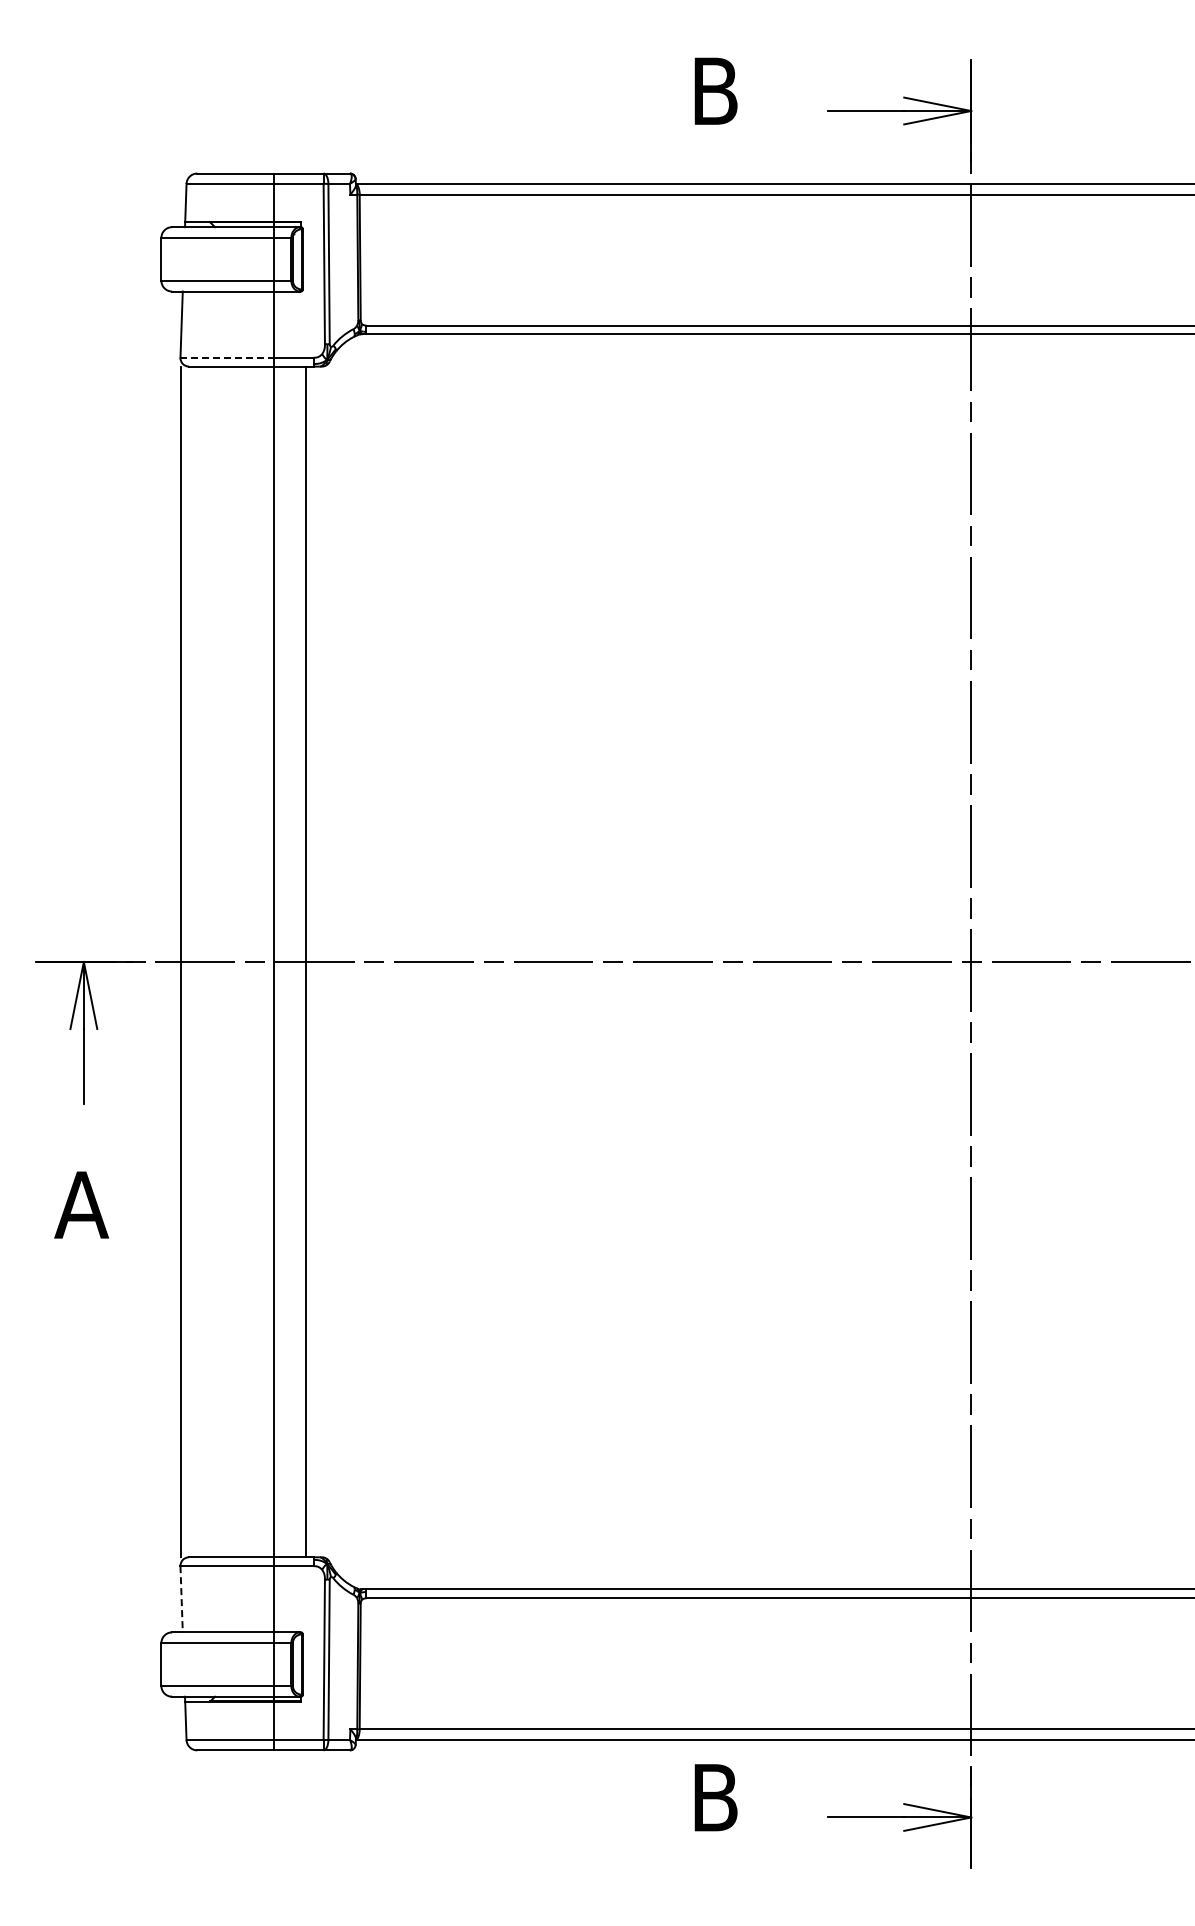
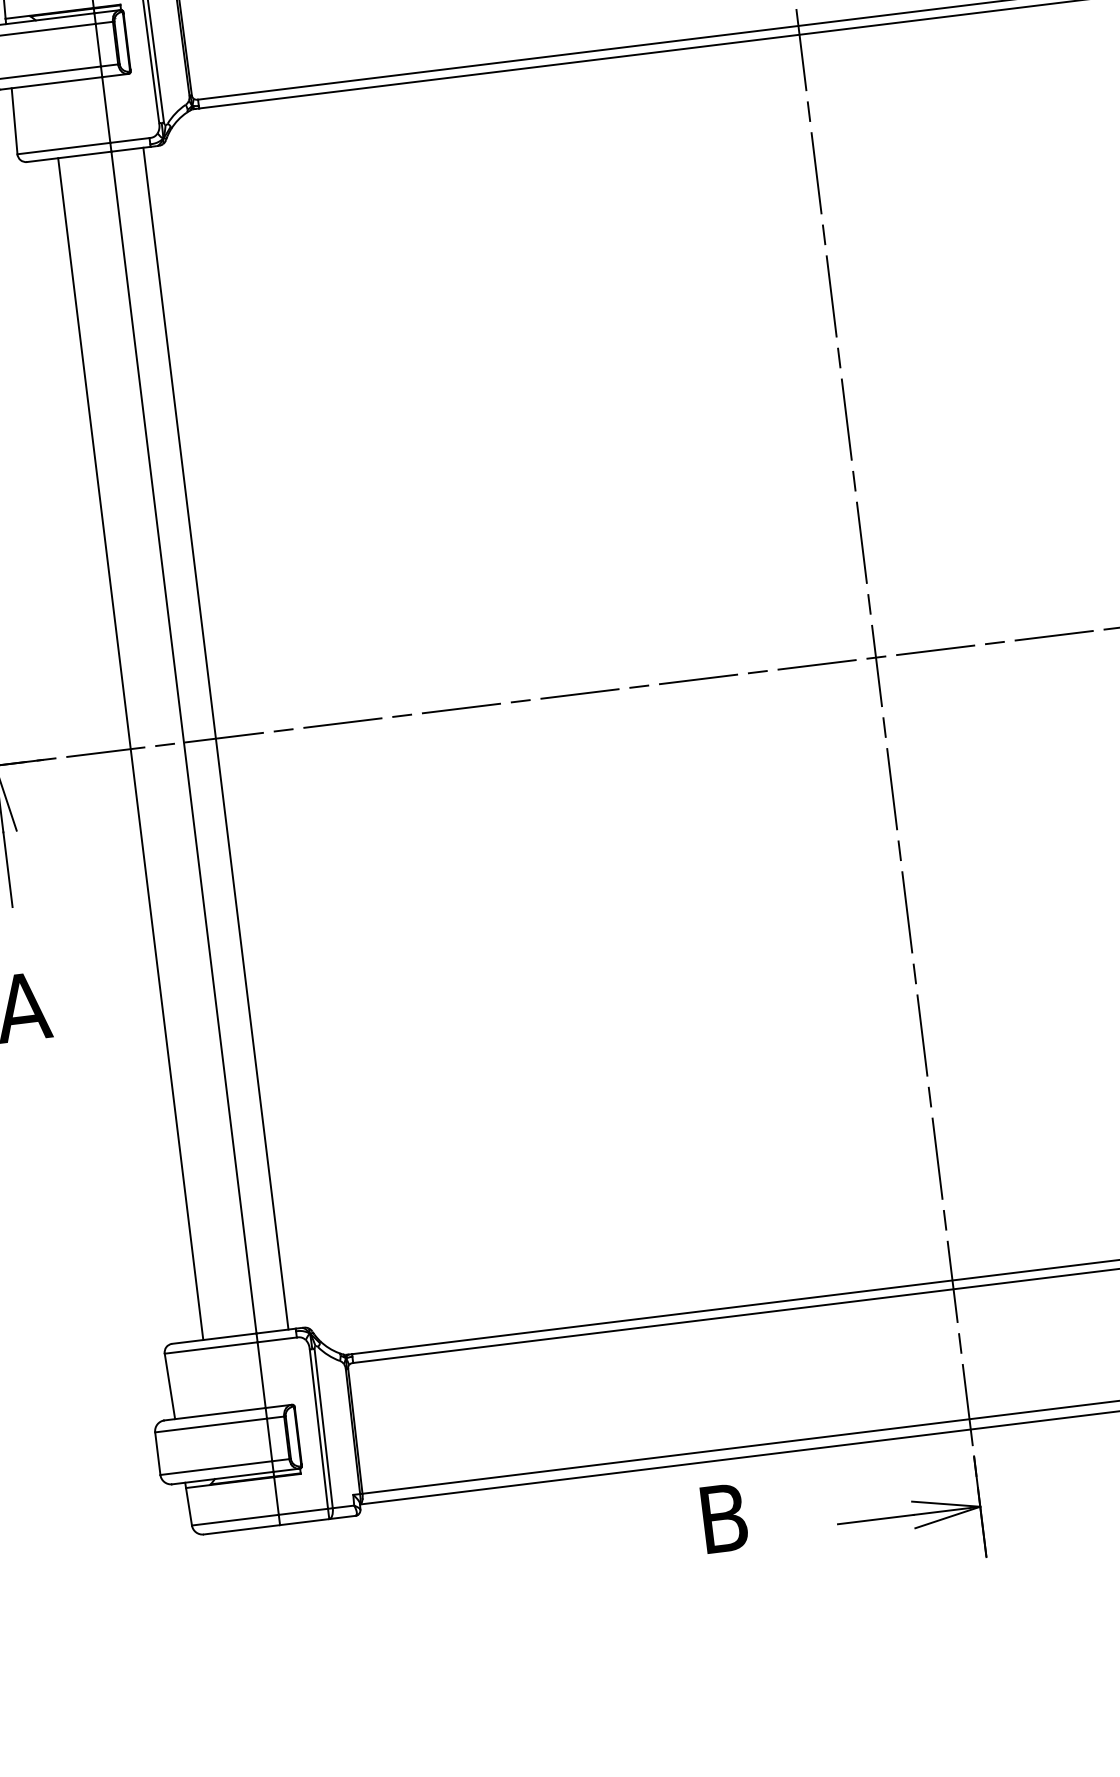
line: (227, 357) -> (64, 148), dashed -> solid
line: (181, 961) -> (130, 748), moved
line: (181, 1599) -> (169, 1386), dashed -> solid

